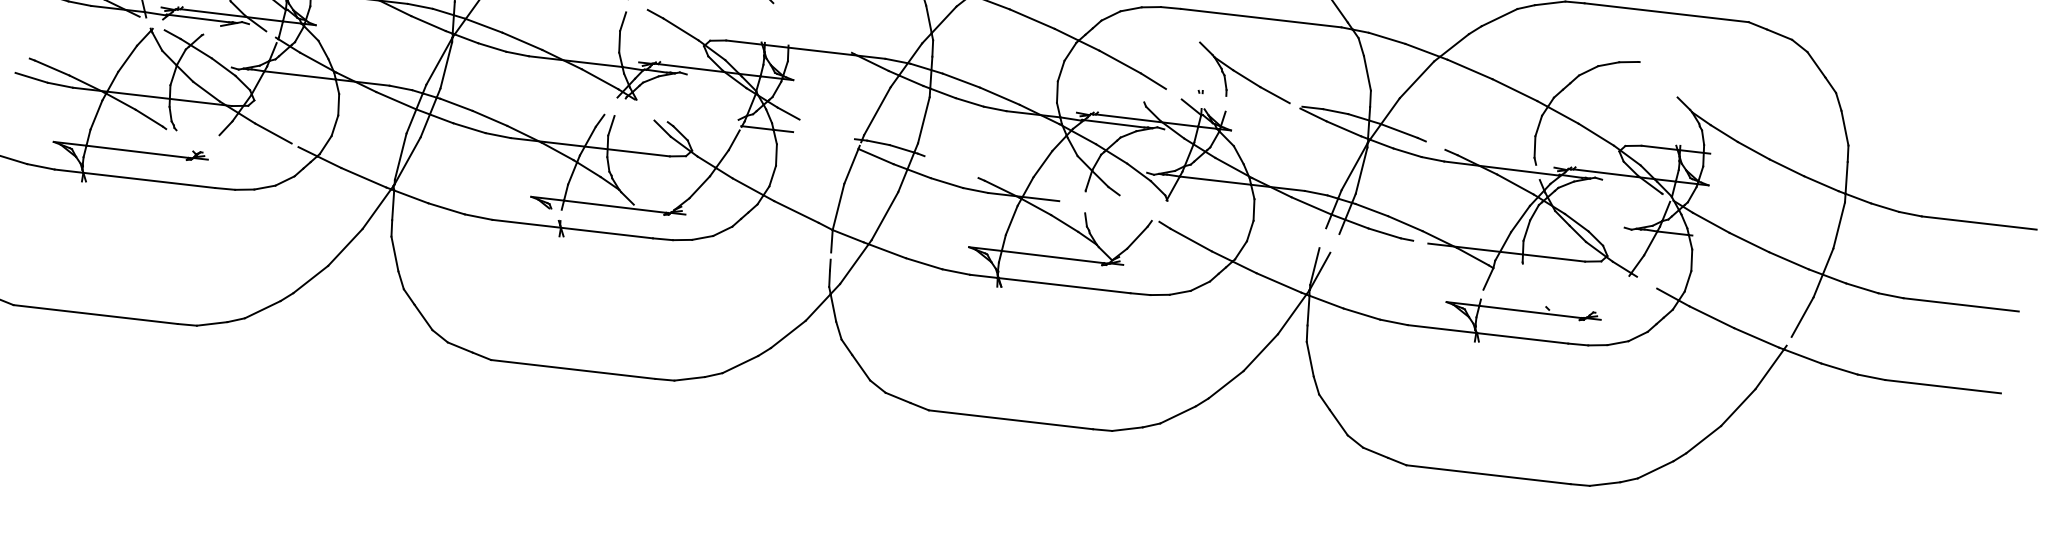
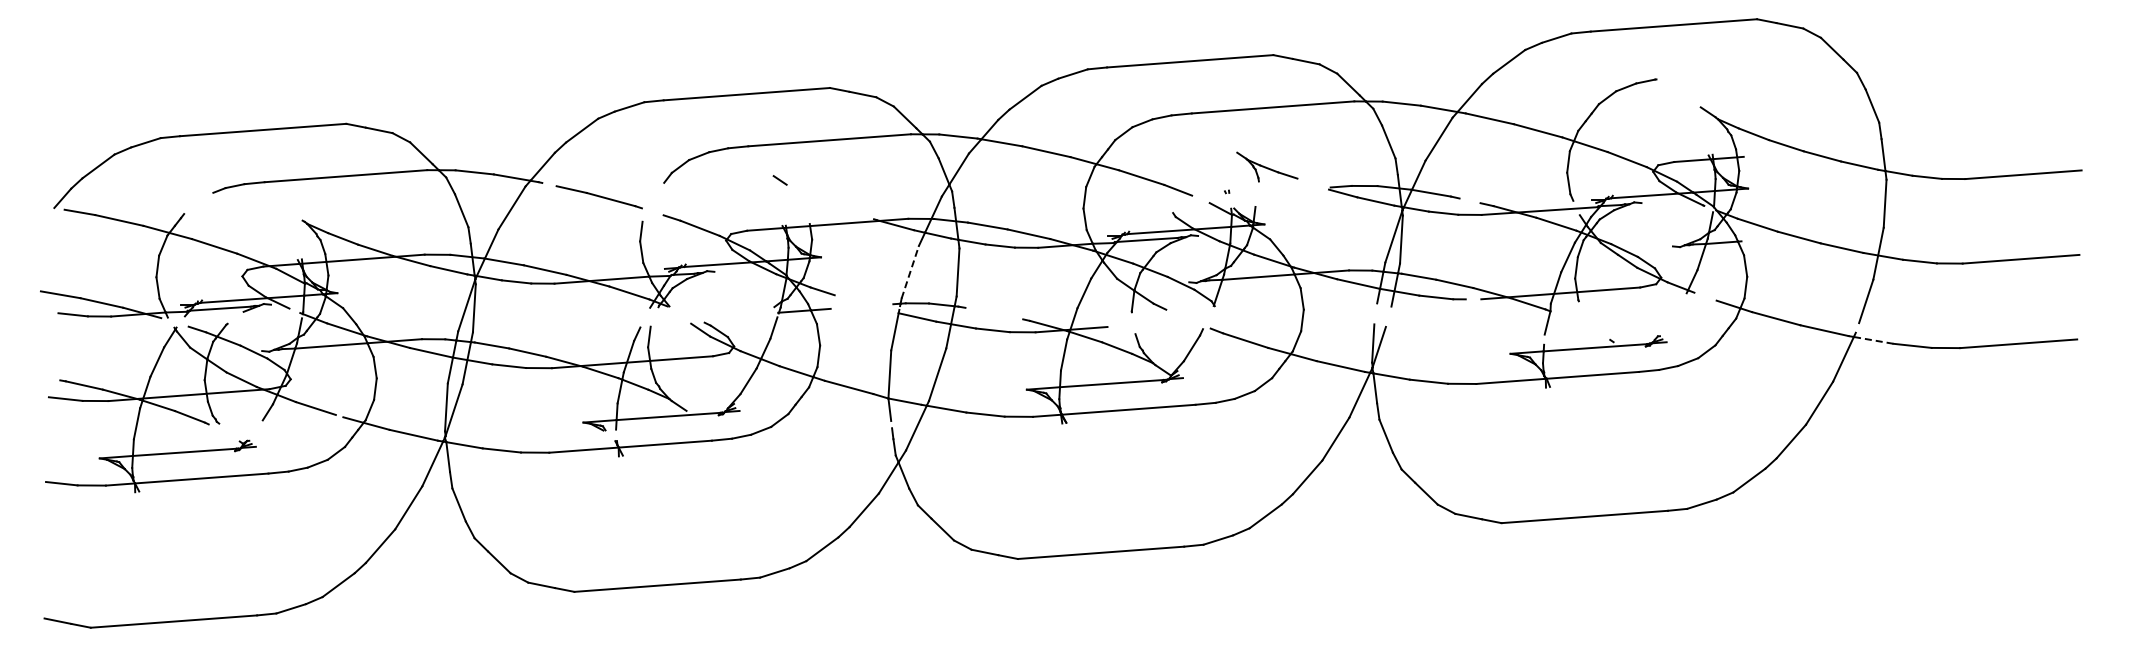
part: (1244, 74) -> (1267, 166), size x0.6
line: (877, 111) -> (910, 272), solid -> dashed
line: (1802, 356) -> (1873, 340), solid -> dashed

